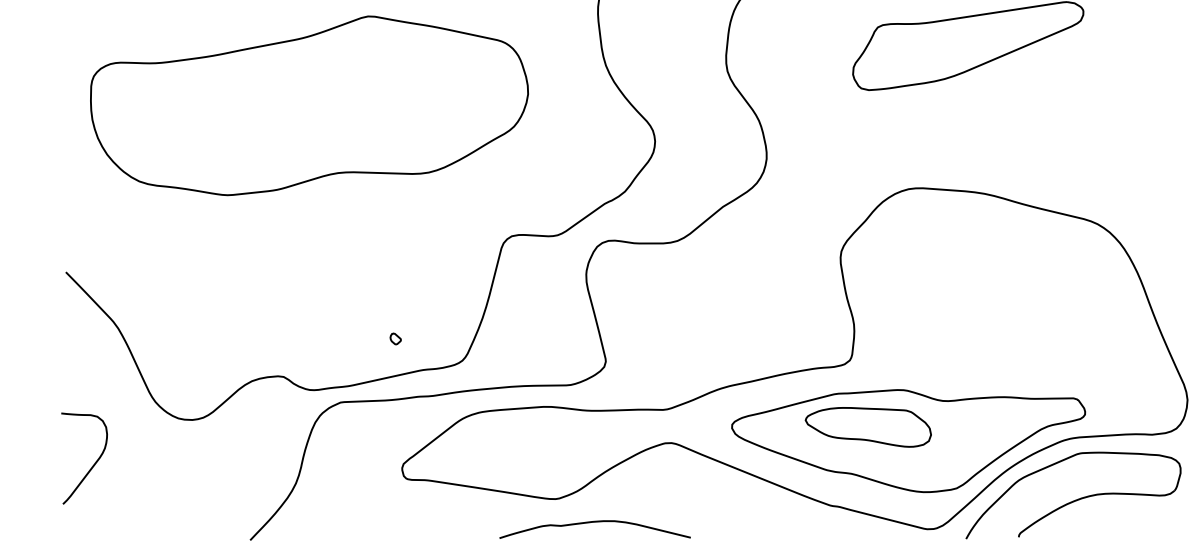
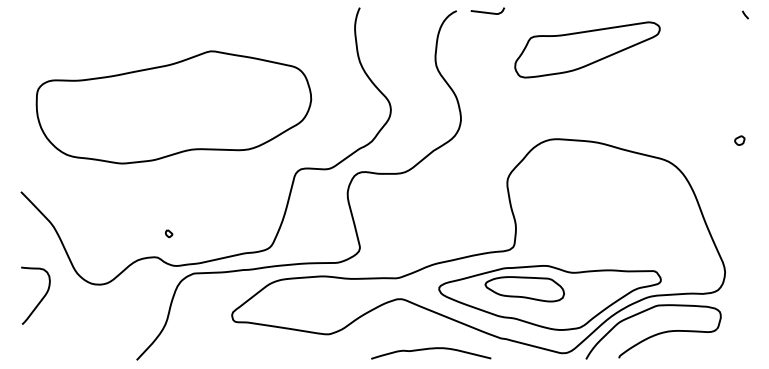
part: (308, 105) -> (173, 107), moved
part: (396, 338) -> (169, 233), moved
curve: (93, 462) -> (41, 298), moved
curve: (595, 523) -> (431, 349), moved

